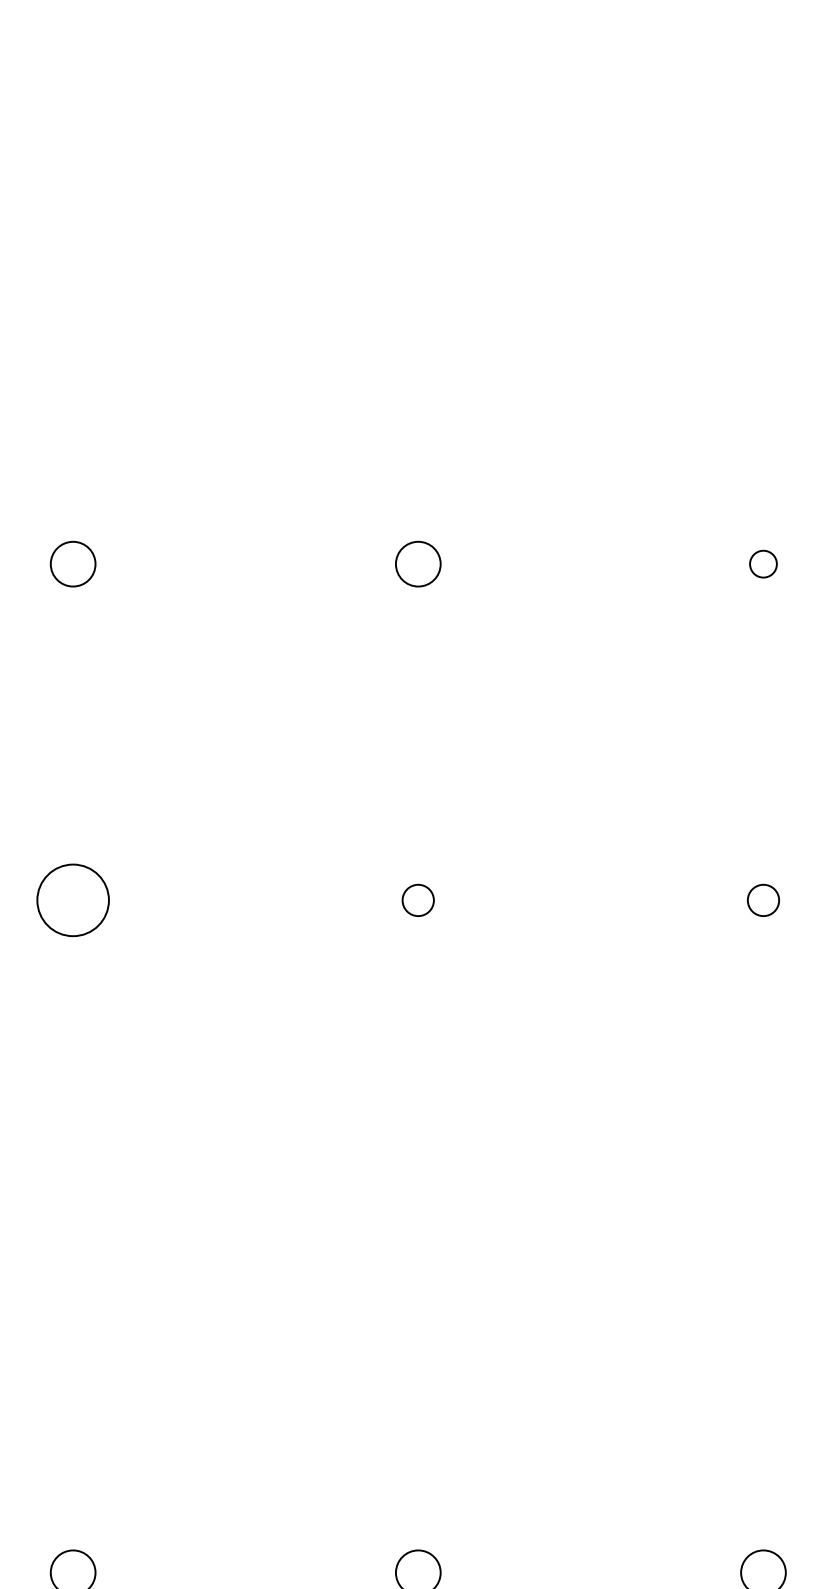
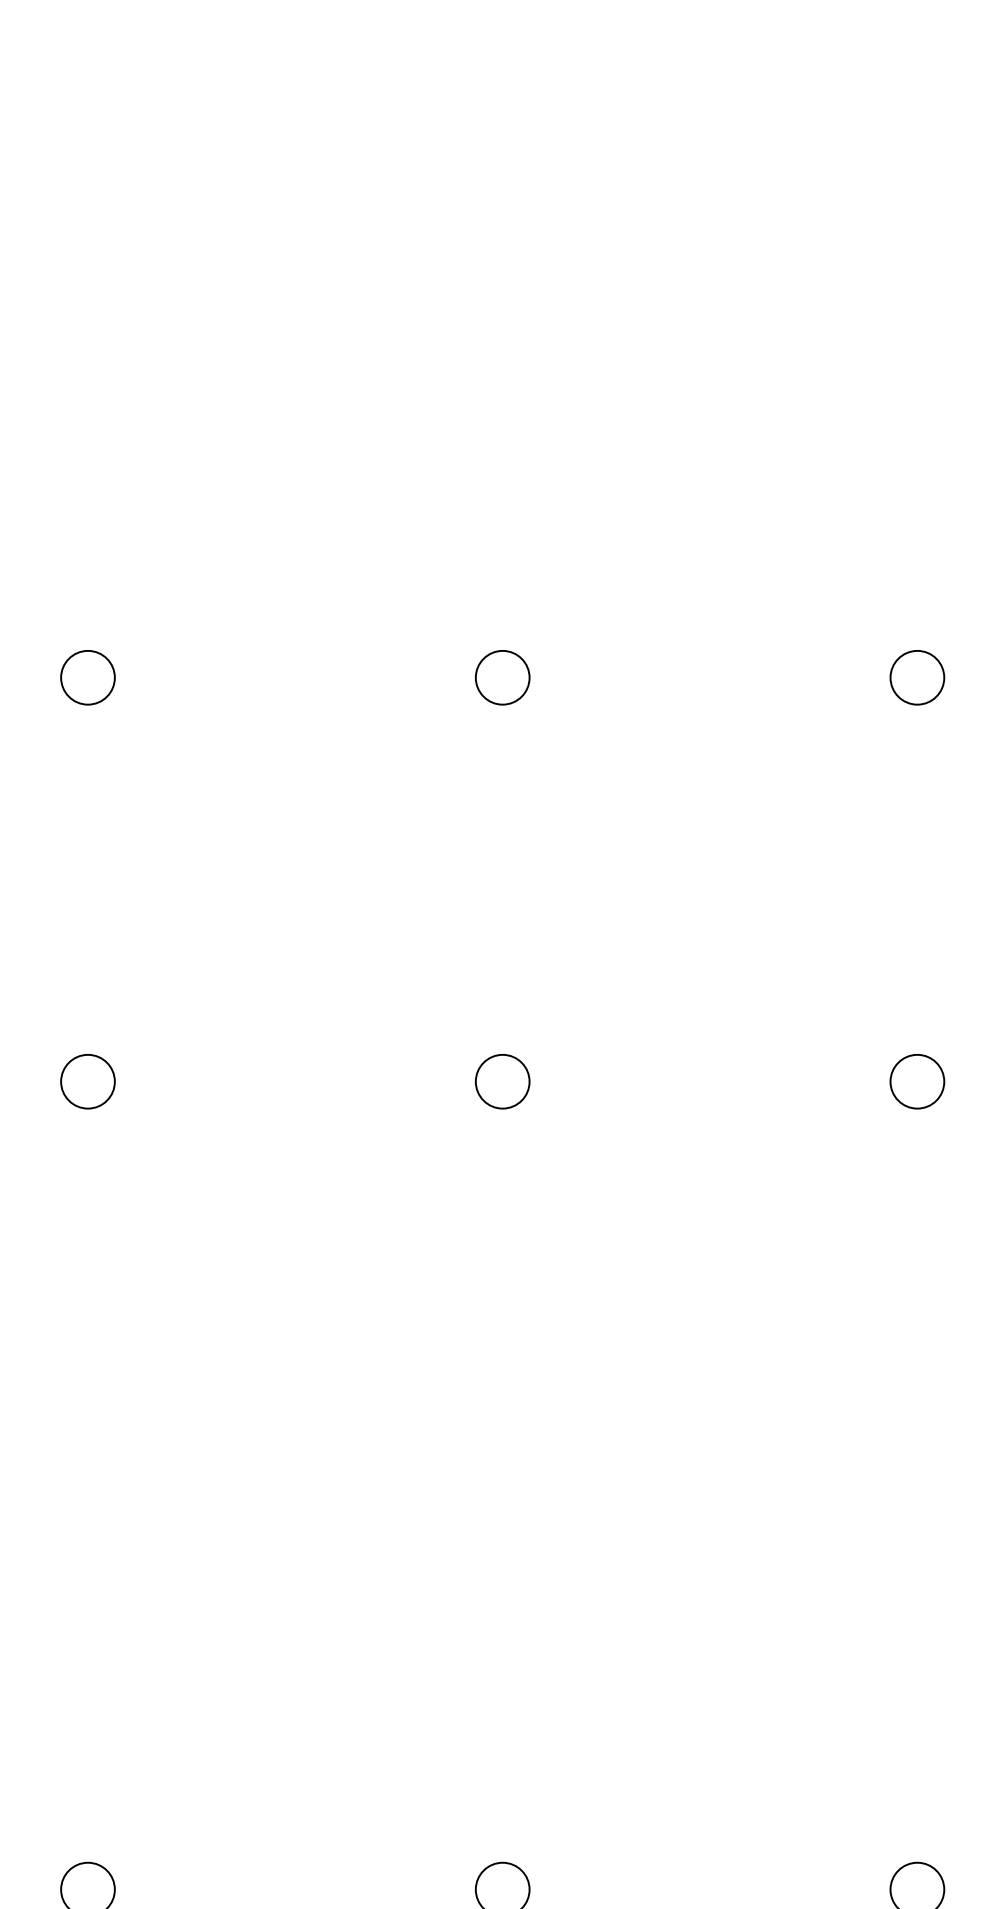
circle: (763, 563) -> (917, 677), size x1.67
circle: (72, 900) -> (87, 1081), size x0.62
circle: (418, 900) -> (502, 1081), size x1.43
circle: (763, 900) -> (917, 1081), size x1.43

